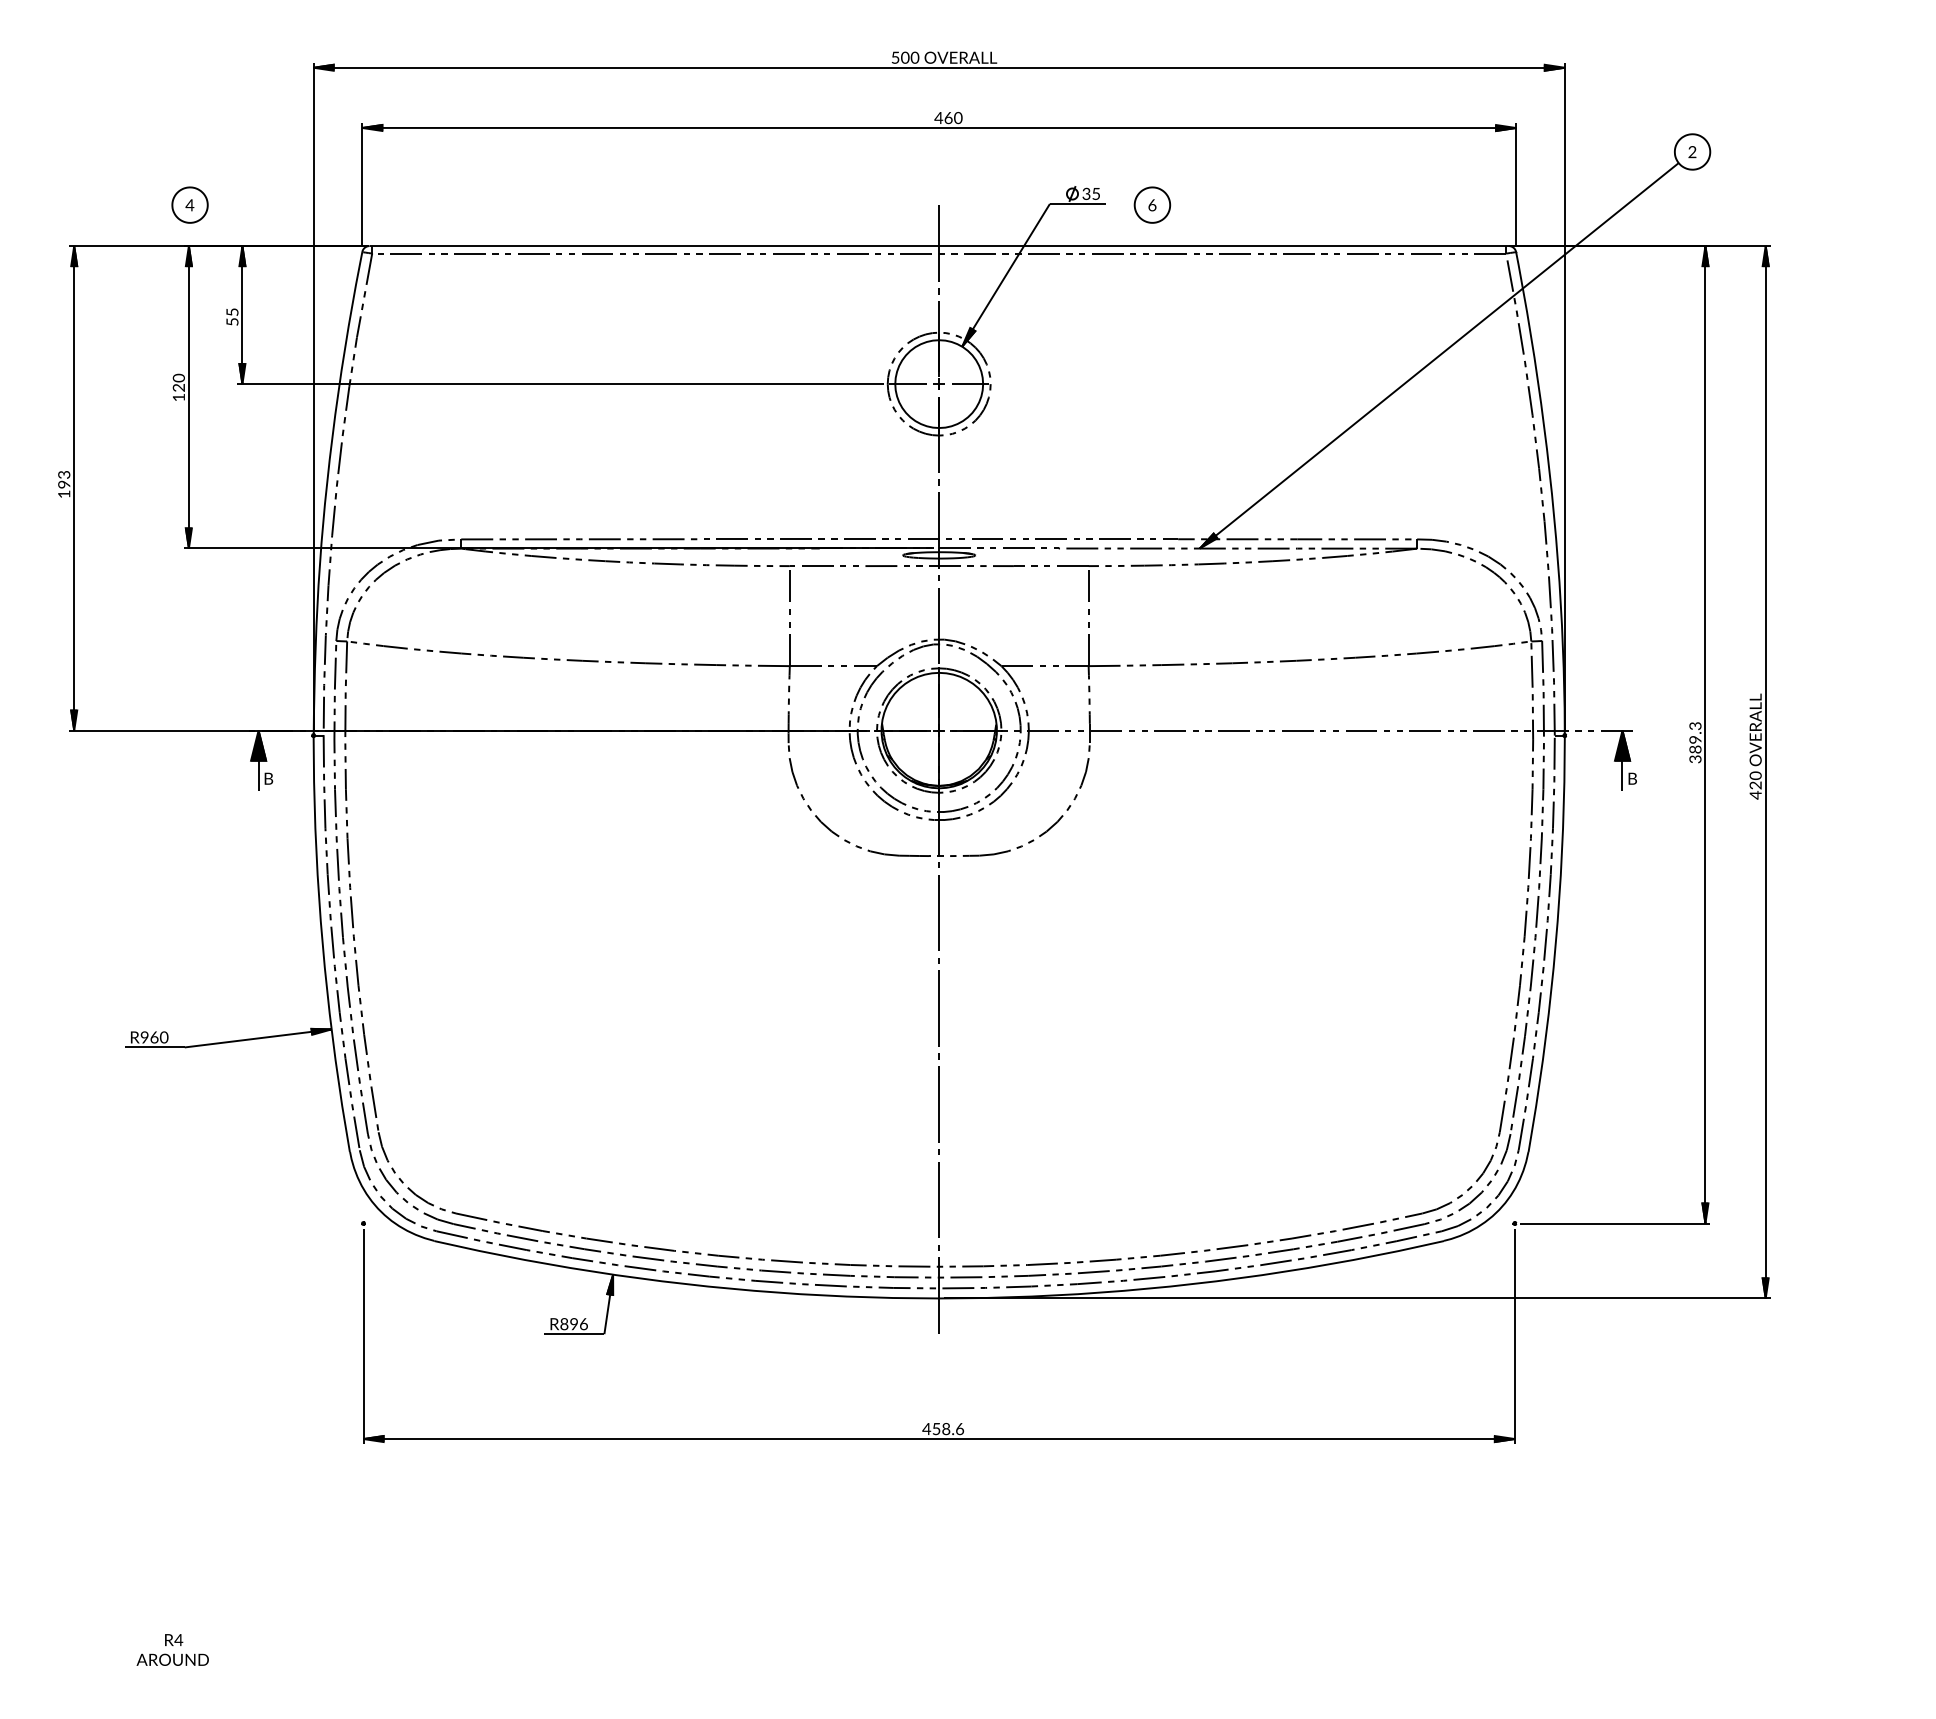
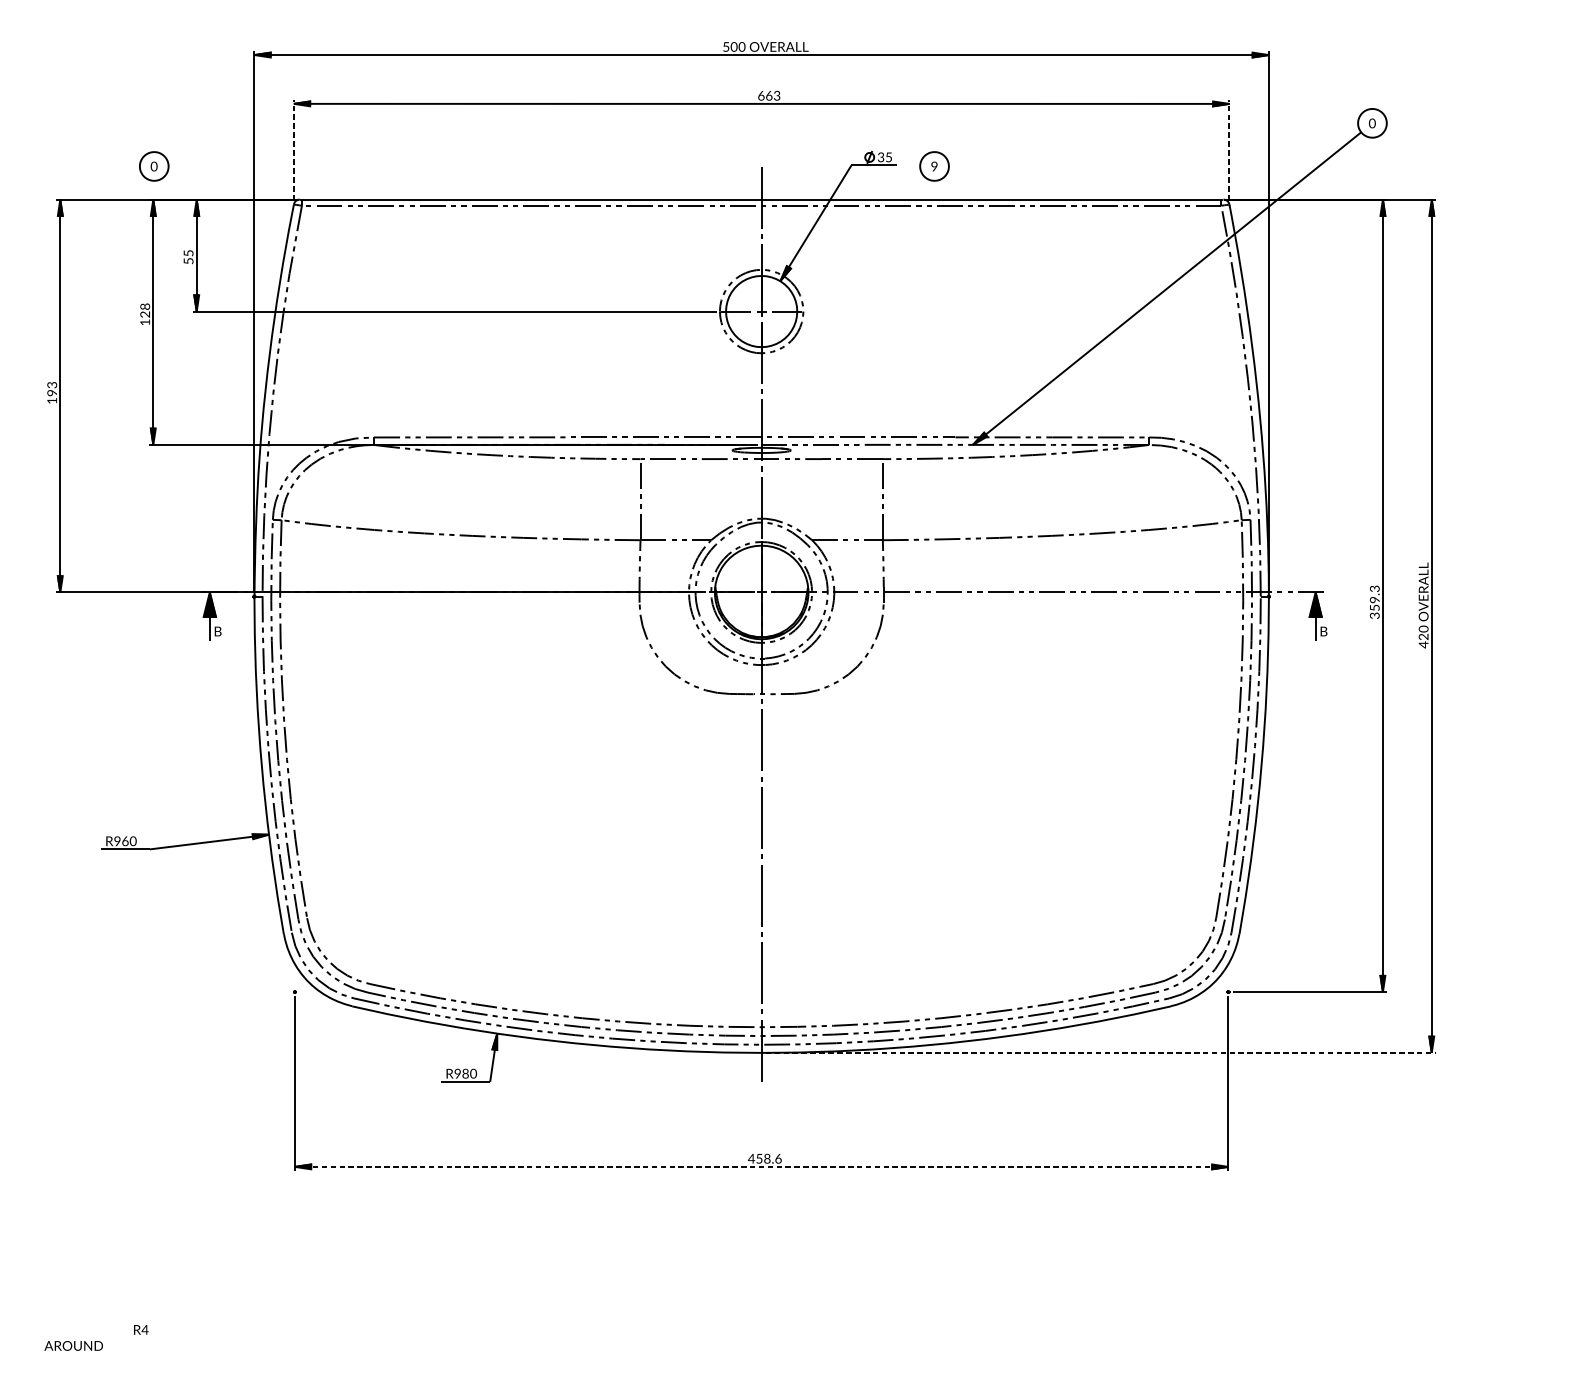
text: (948, 118) -> (769, 96), 460 -> 663
text: (1692, 152) -> (1372, 123), 2 -> 0
line: (362, 184) -> (294, 149), solid -> dashed
line: (1516, 184) -> (1229, 149), solid -> dashed
text: (189, 205) -> (153, 166), 4 -> 0
text: (1152, 205) -> (934, 166), 6 -> 9
text: (179, 377) -> (145, 306), 120 -> 128
text: (1695, 749) -> (1374, 607), 389.3 -> 359.3
line: (1357, 1298) -> (1100, 1052), solid -> dashed
text: (574, 1324) -> (465, 1074), R896 -> R980
line: (939, 1439) -> (761, 1167), solid -> dashed
text: (172, 1659) -> (73, 1345), moved

